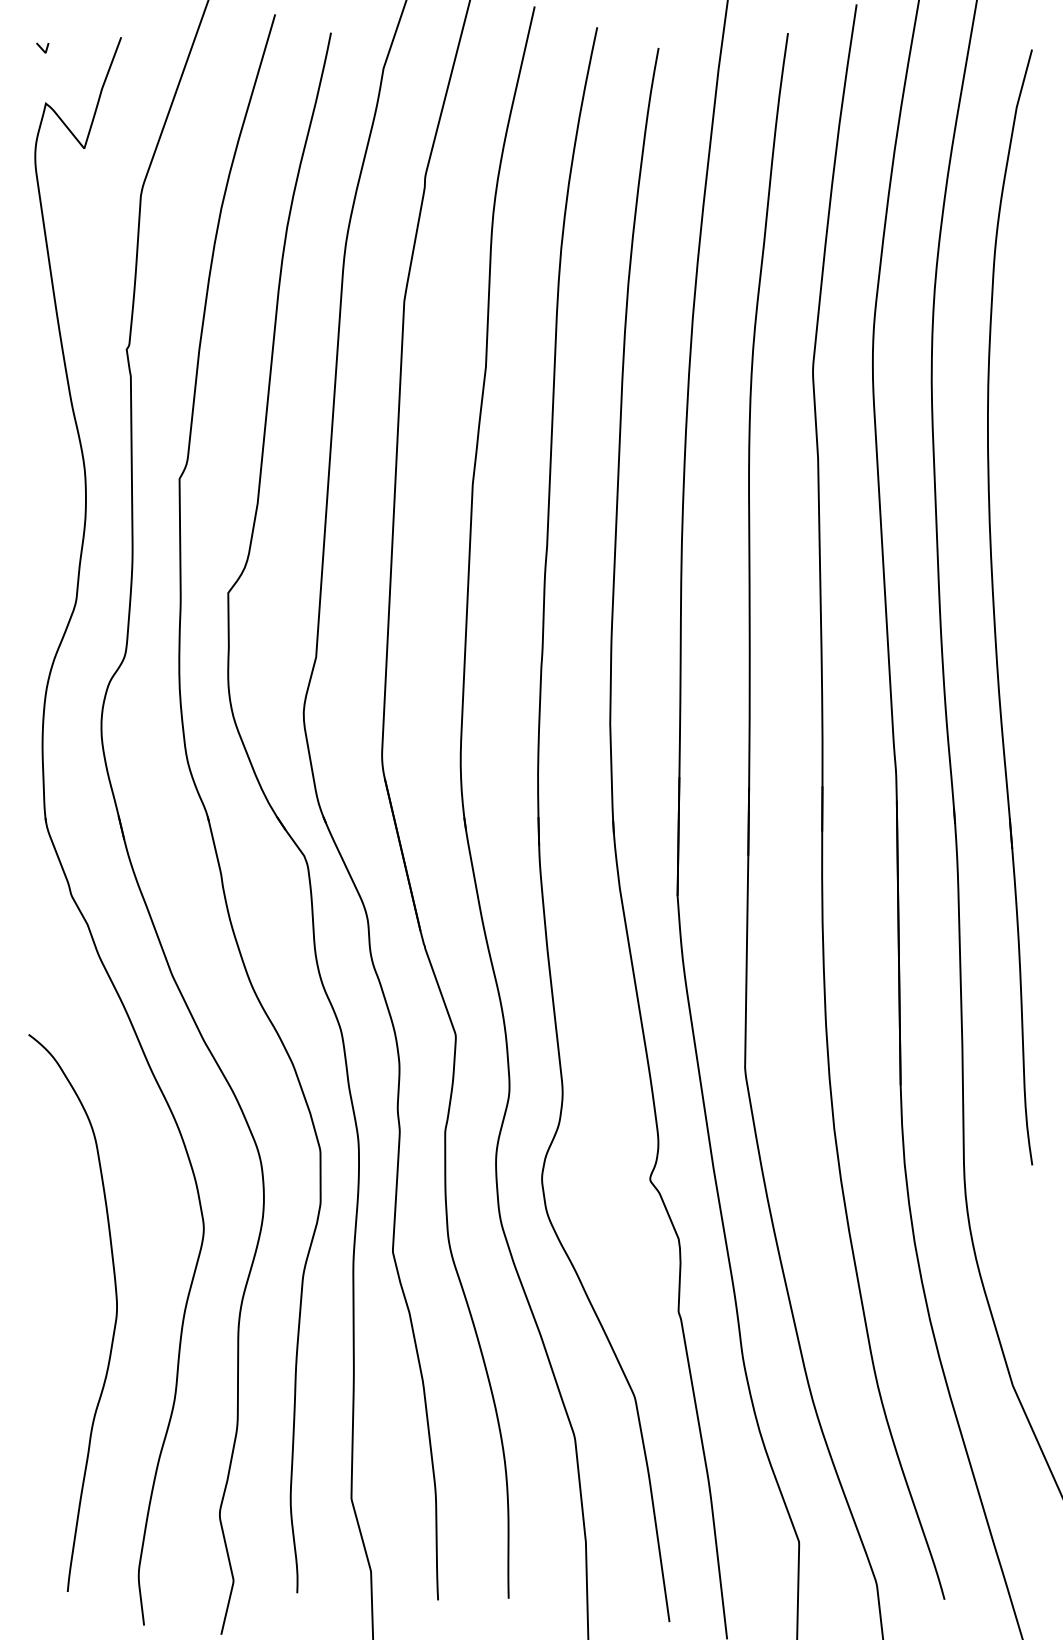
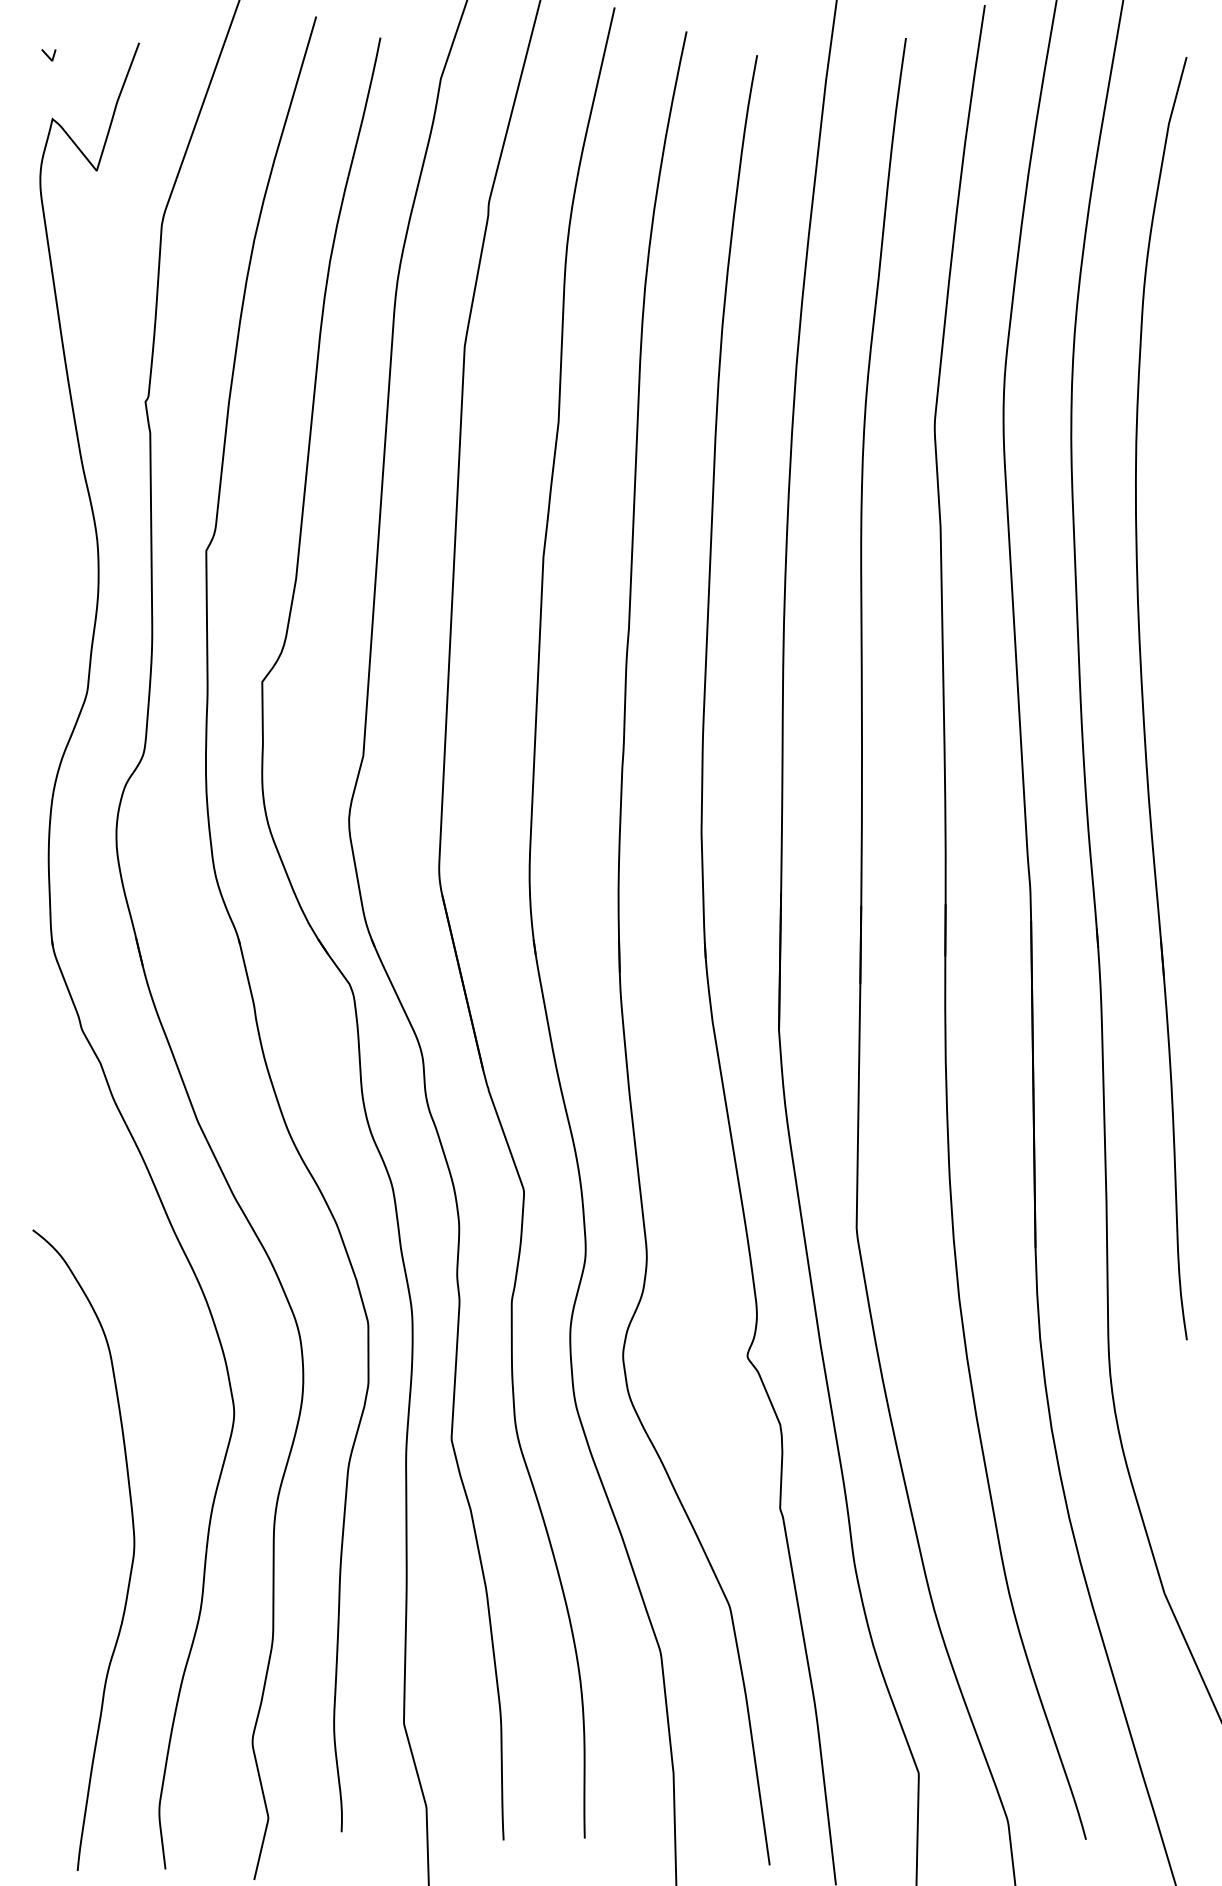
curve: (115, 1313) -> (132, 1550), moved

